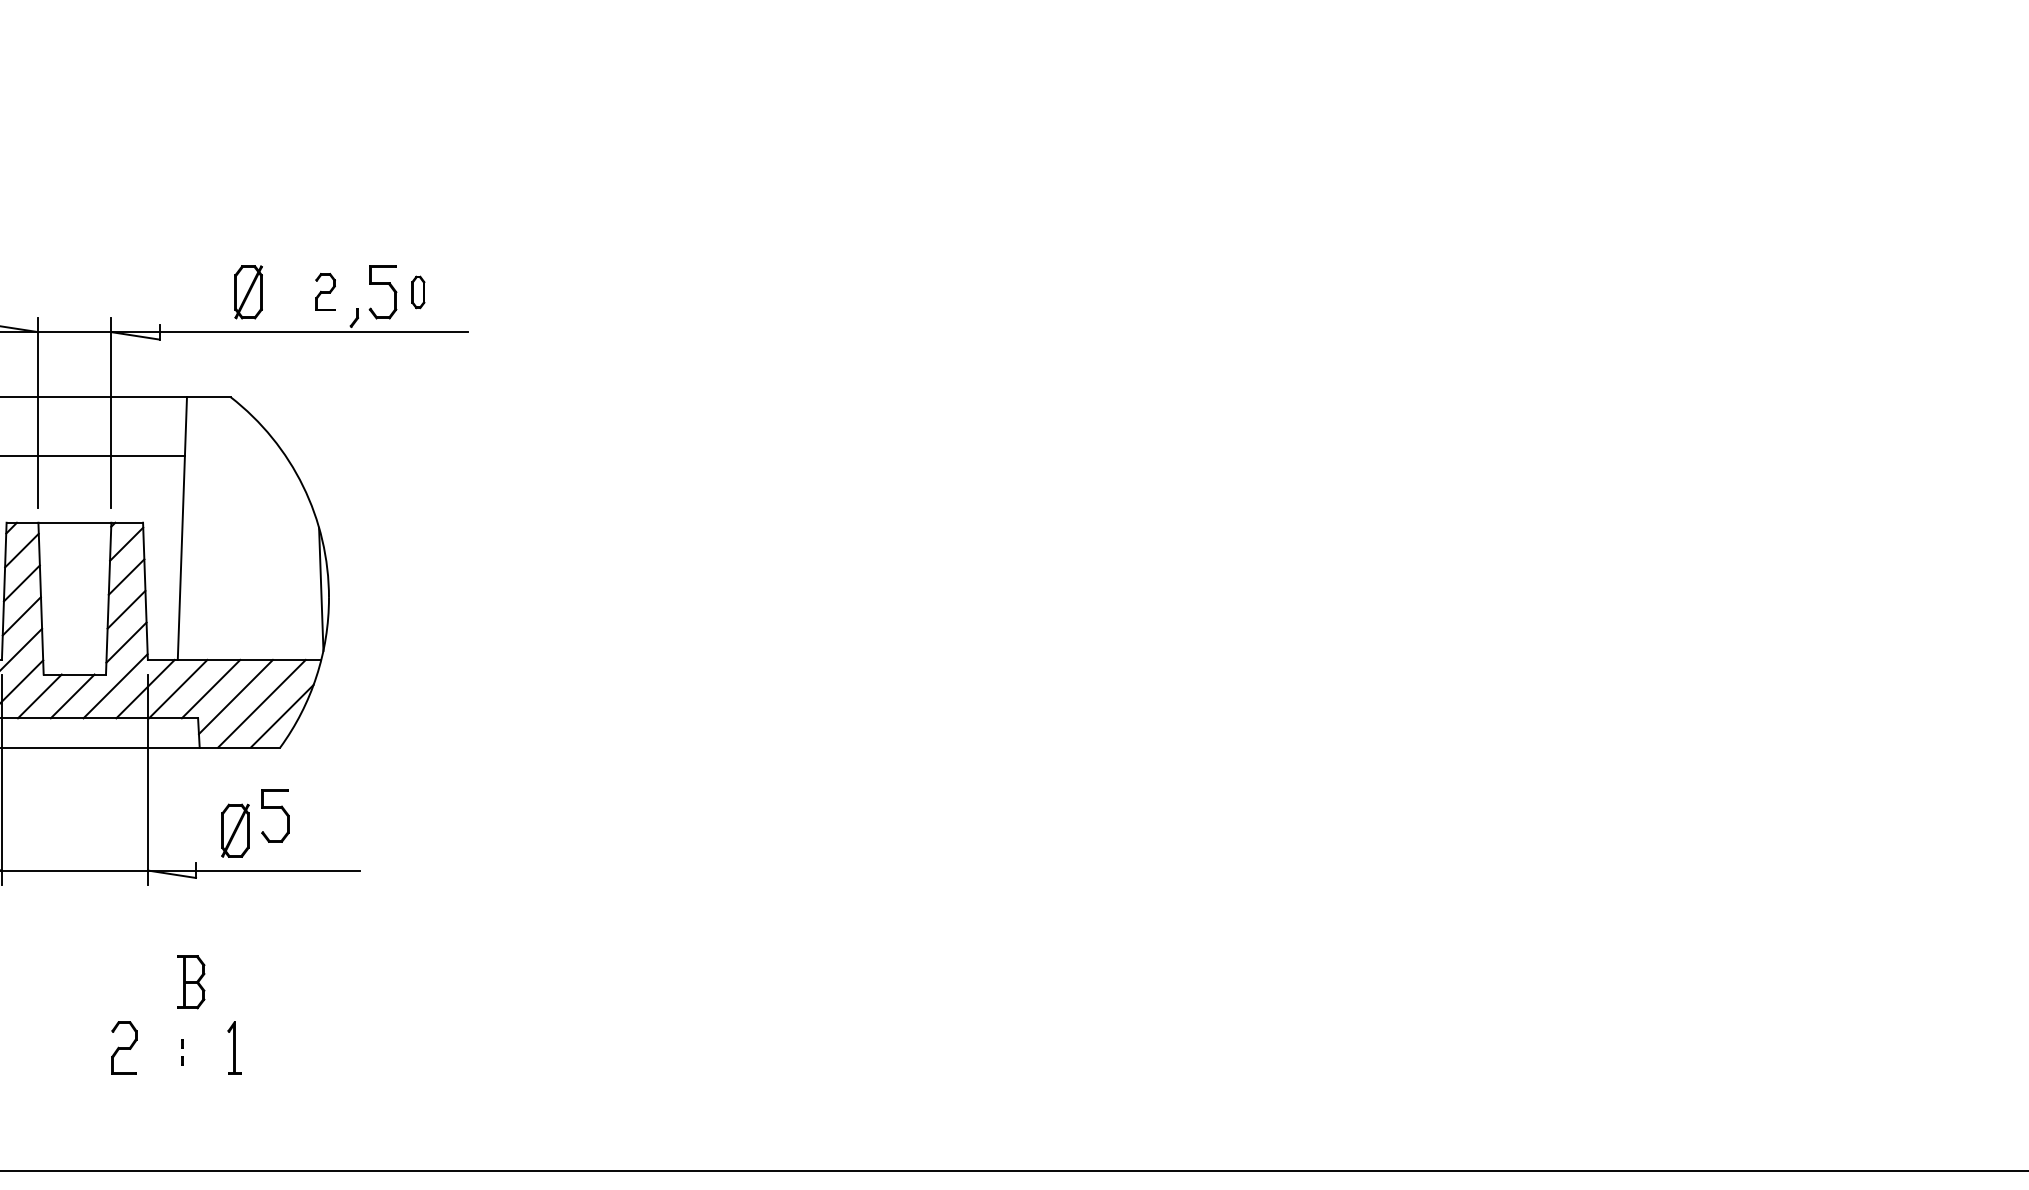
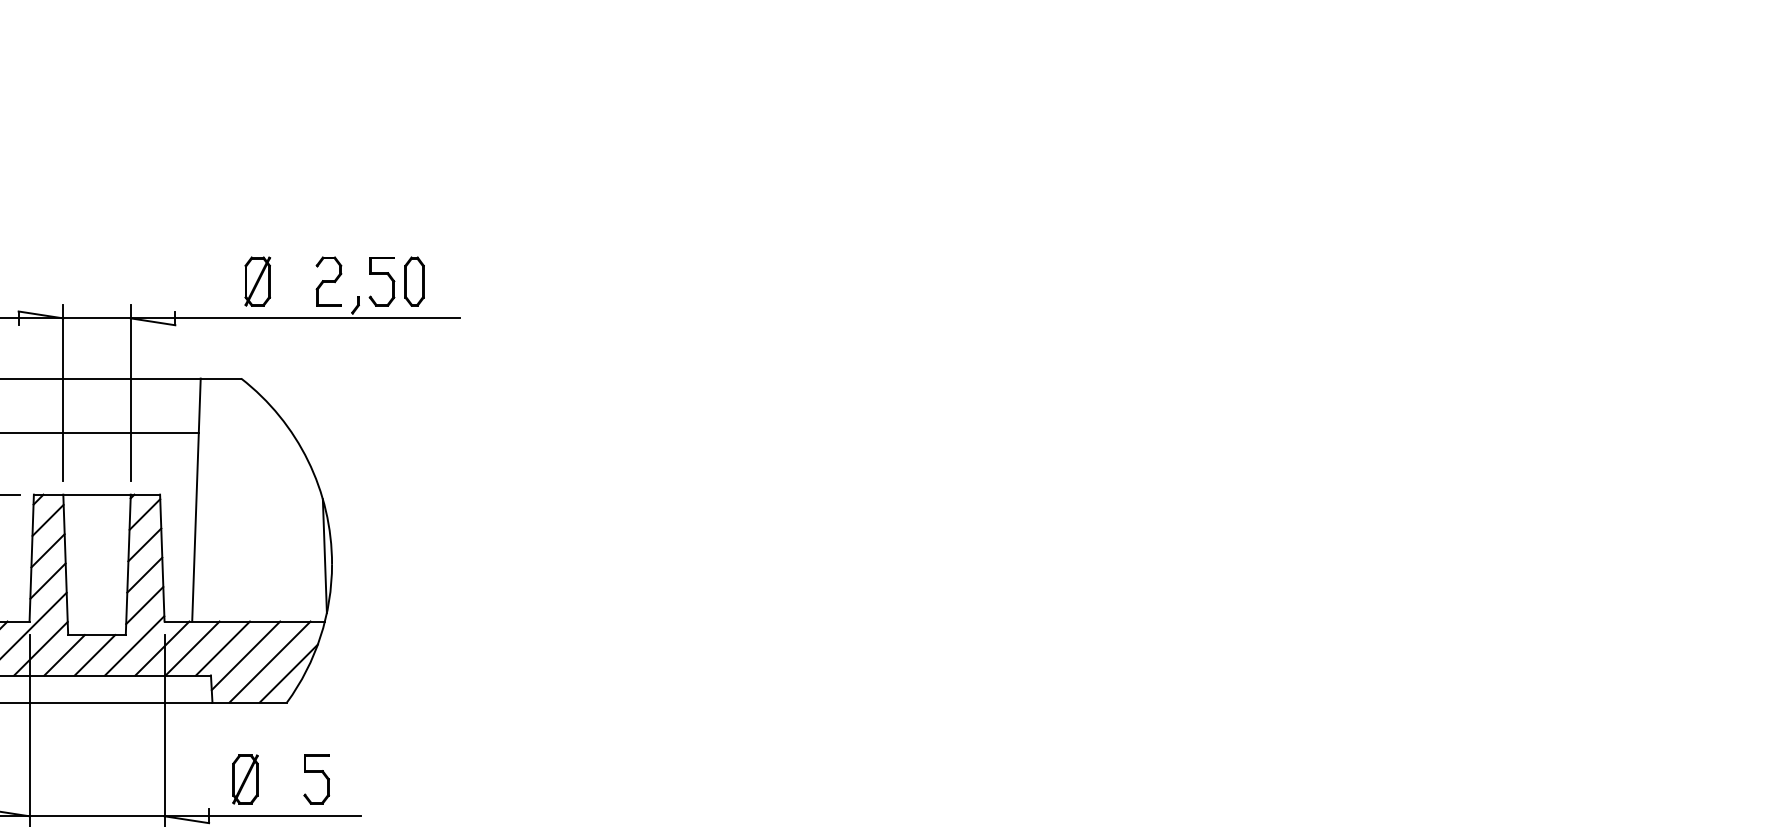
part: (325, 291) -> (328, 280), size x1.43
part: (418, 292) -> (414, 281), size x1.67
part: (275, 808) -> (316, 772), moved

